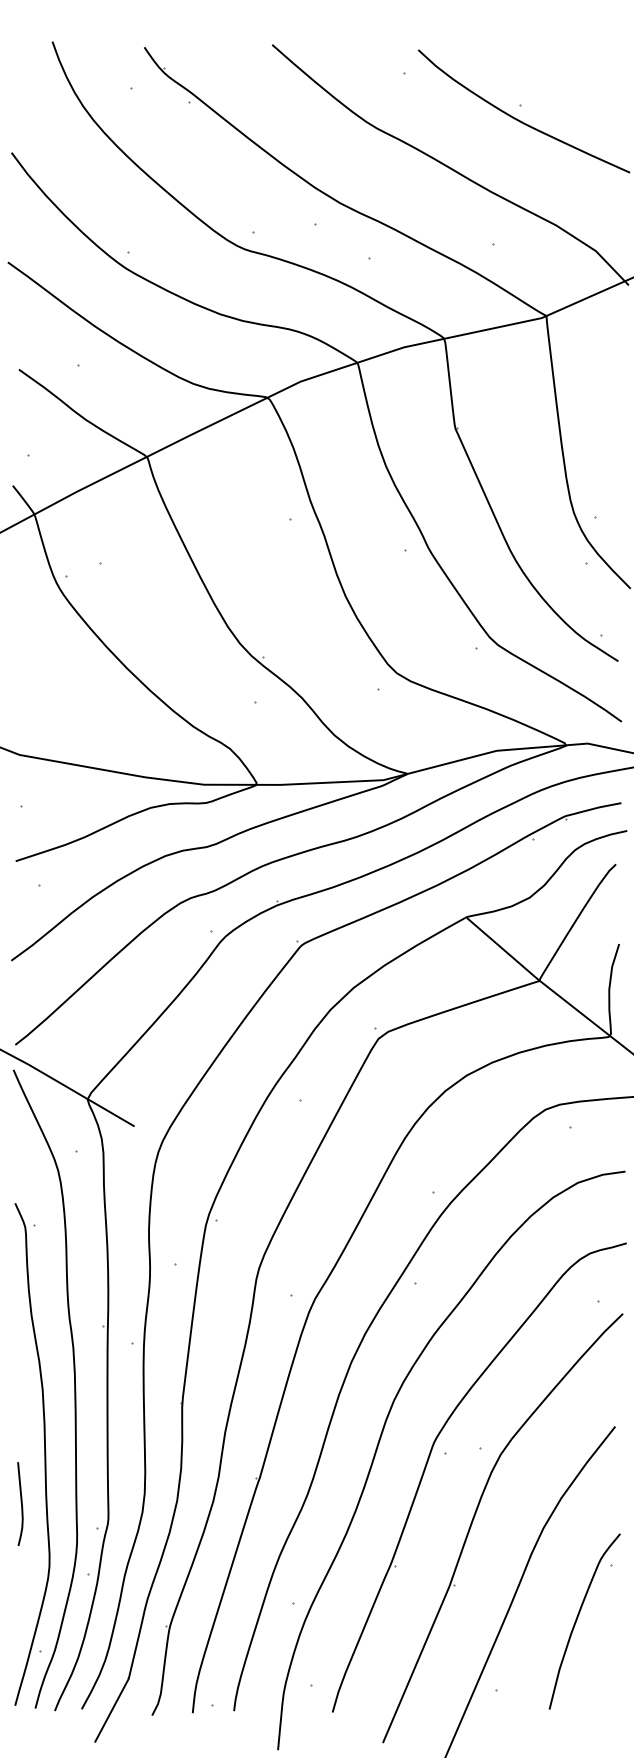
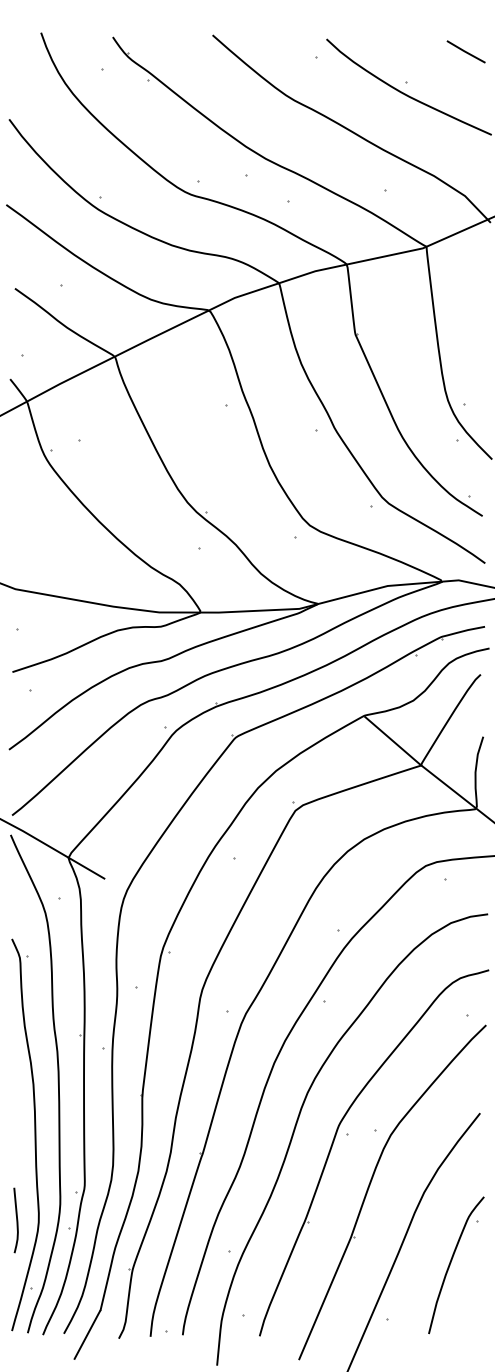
line: (597, 65) -> (466, 51), added
curve: (20, 1502) -> (16, 1219), moved

